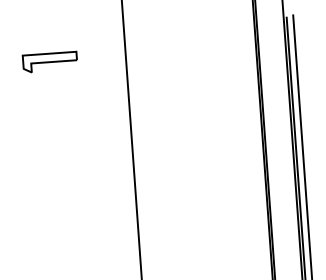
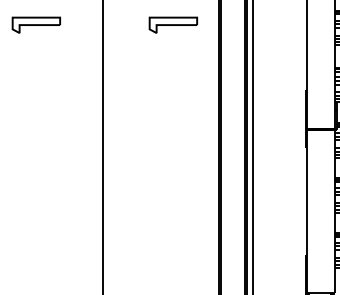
part: (203, 50) -> (172, 24), added

